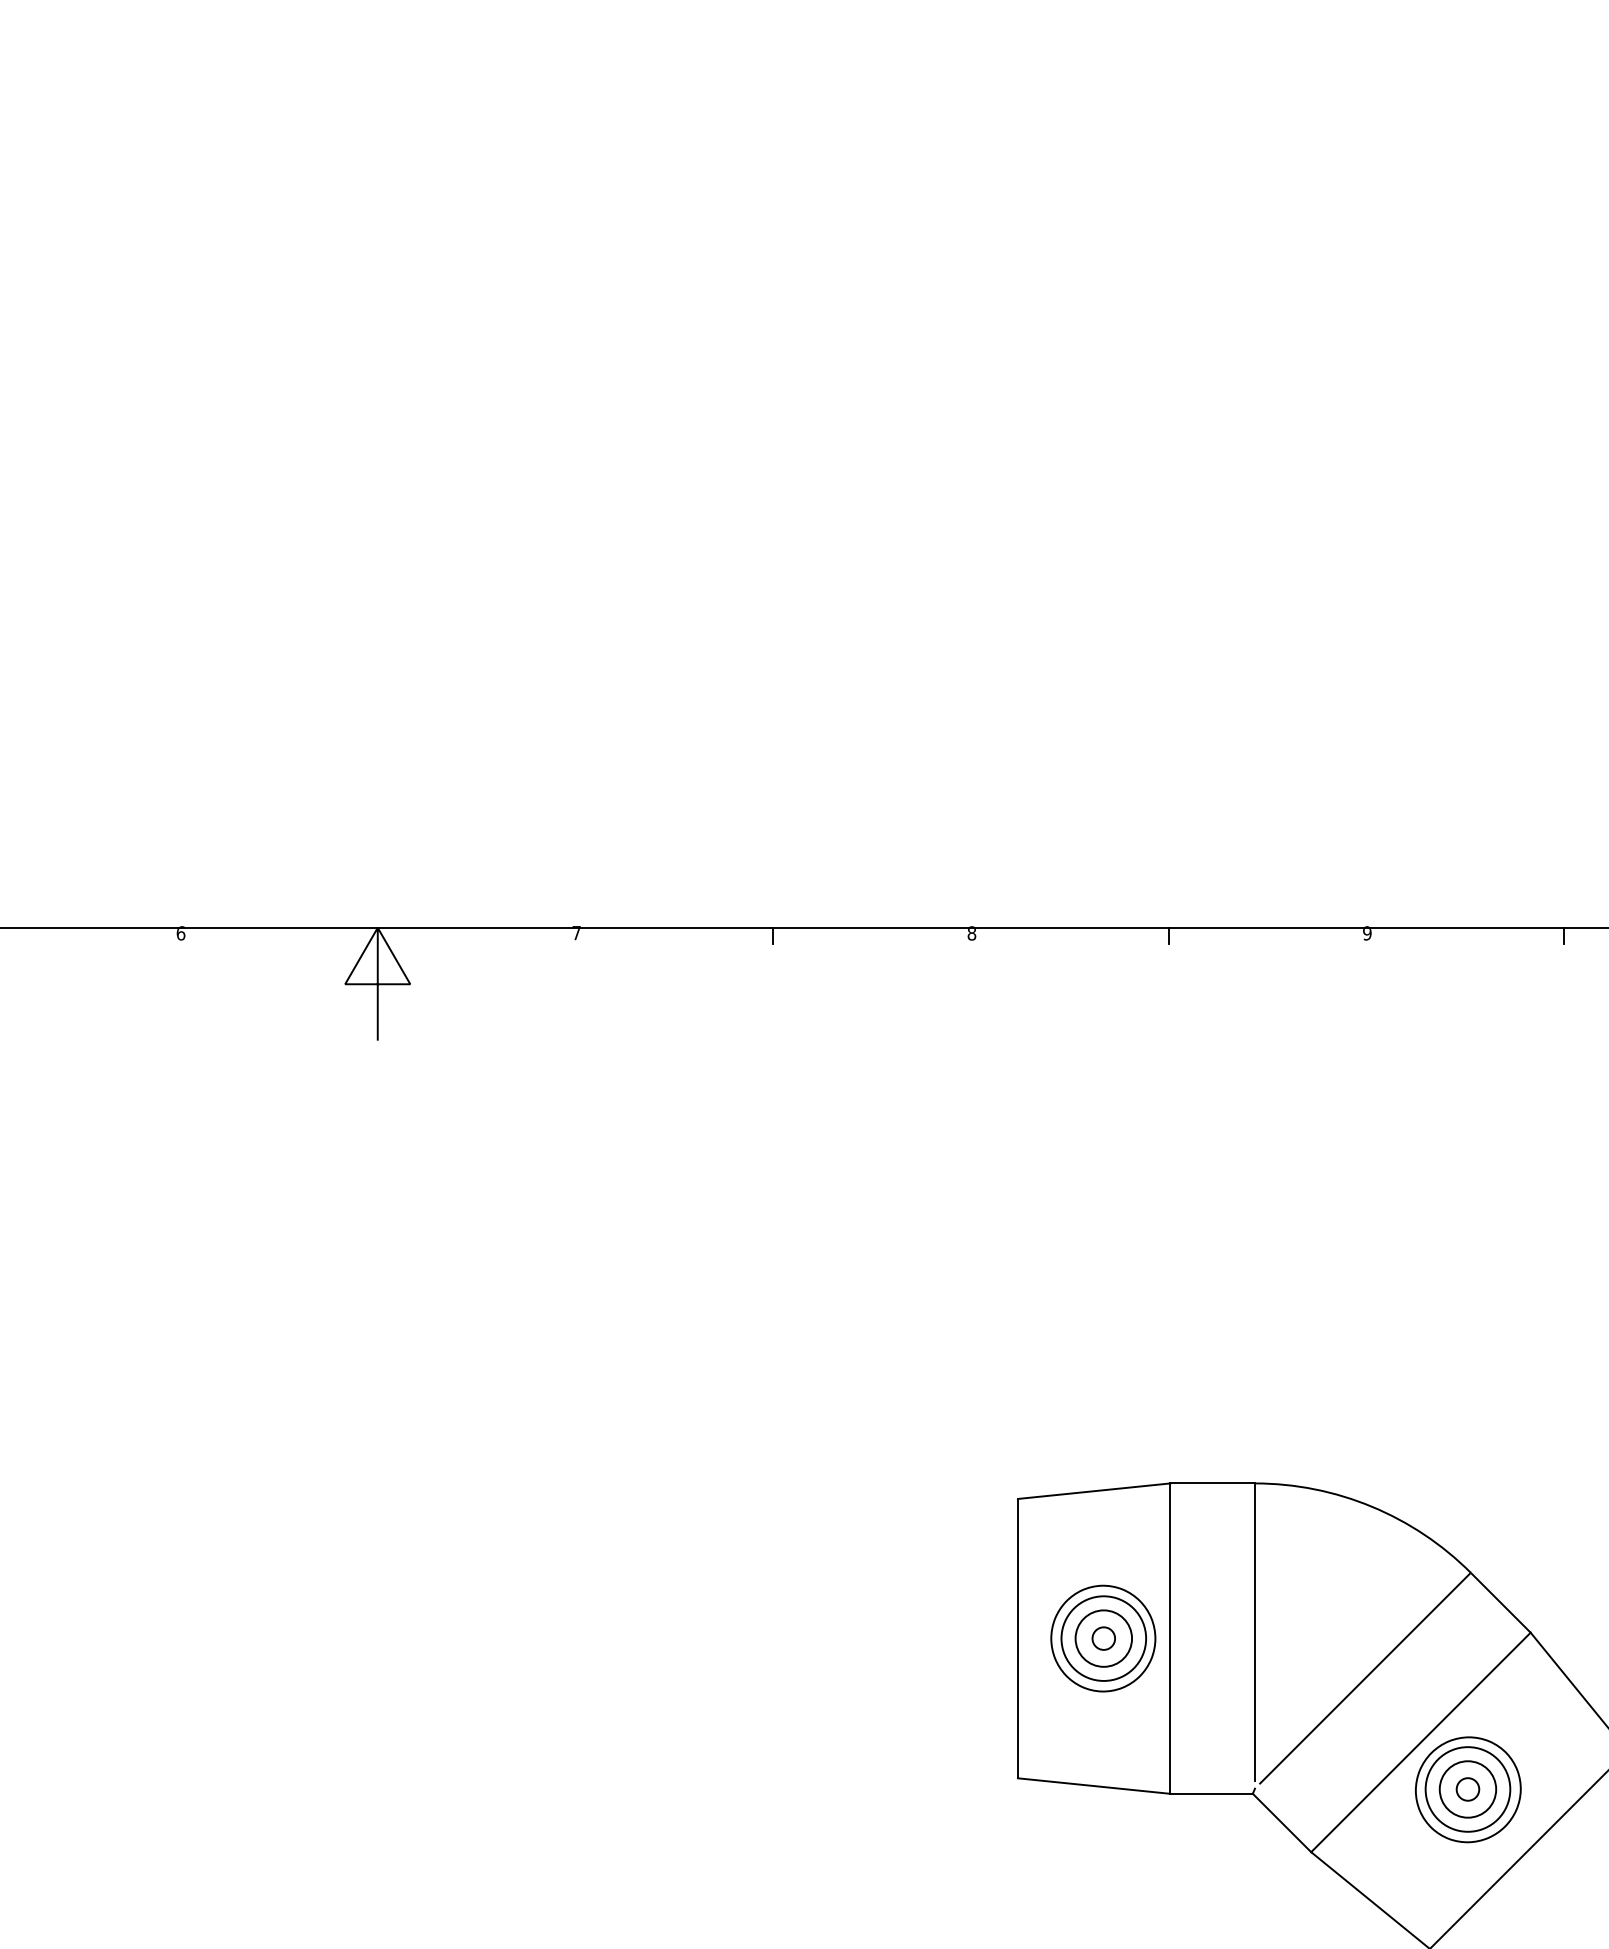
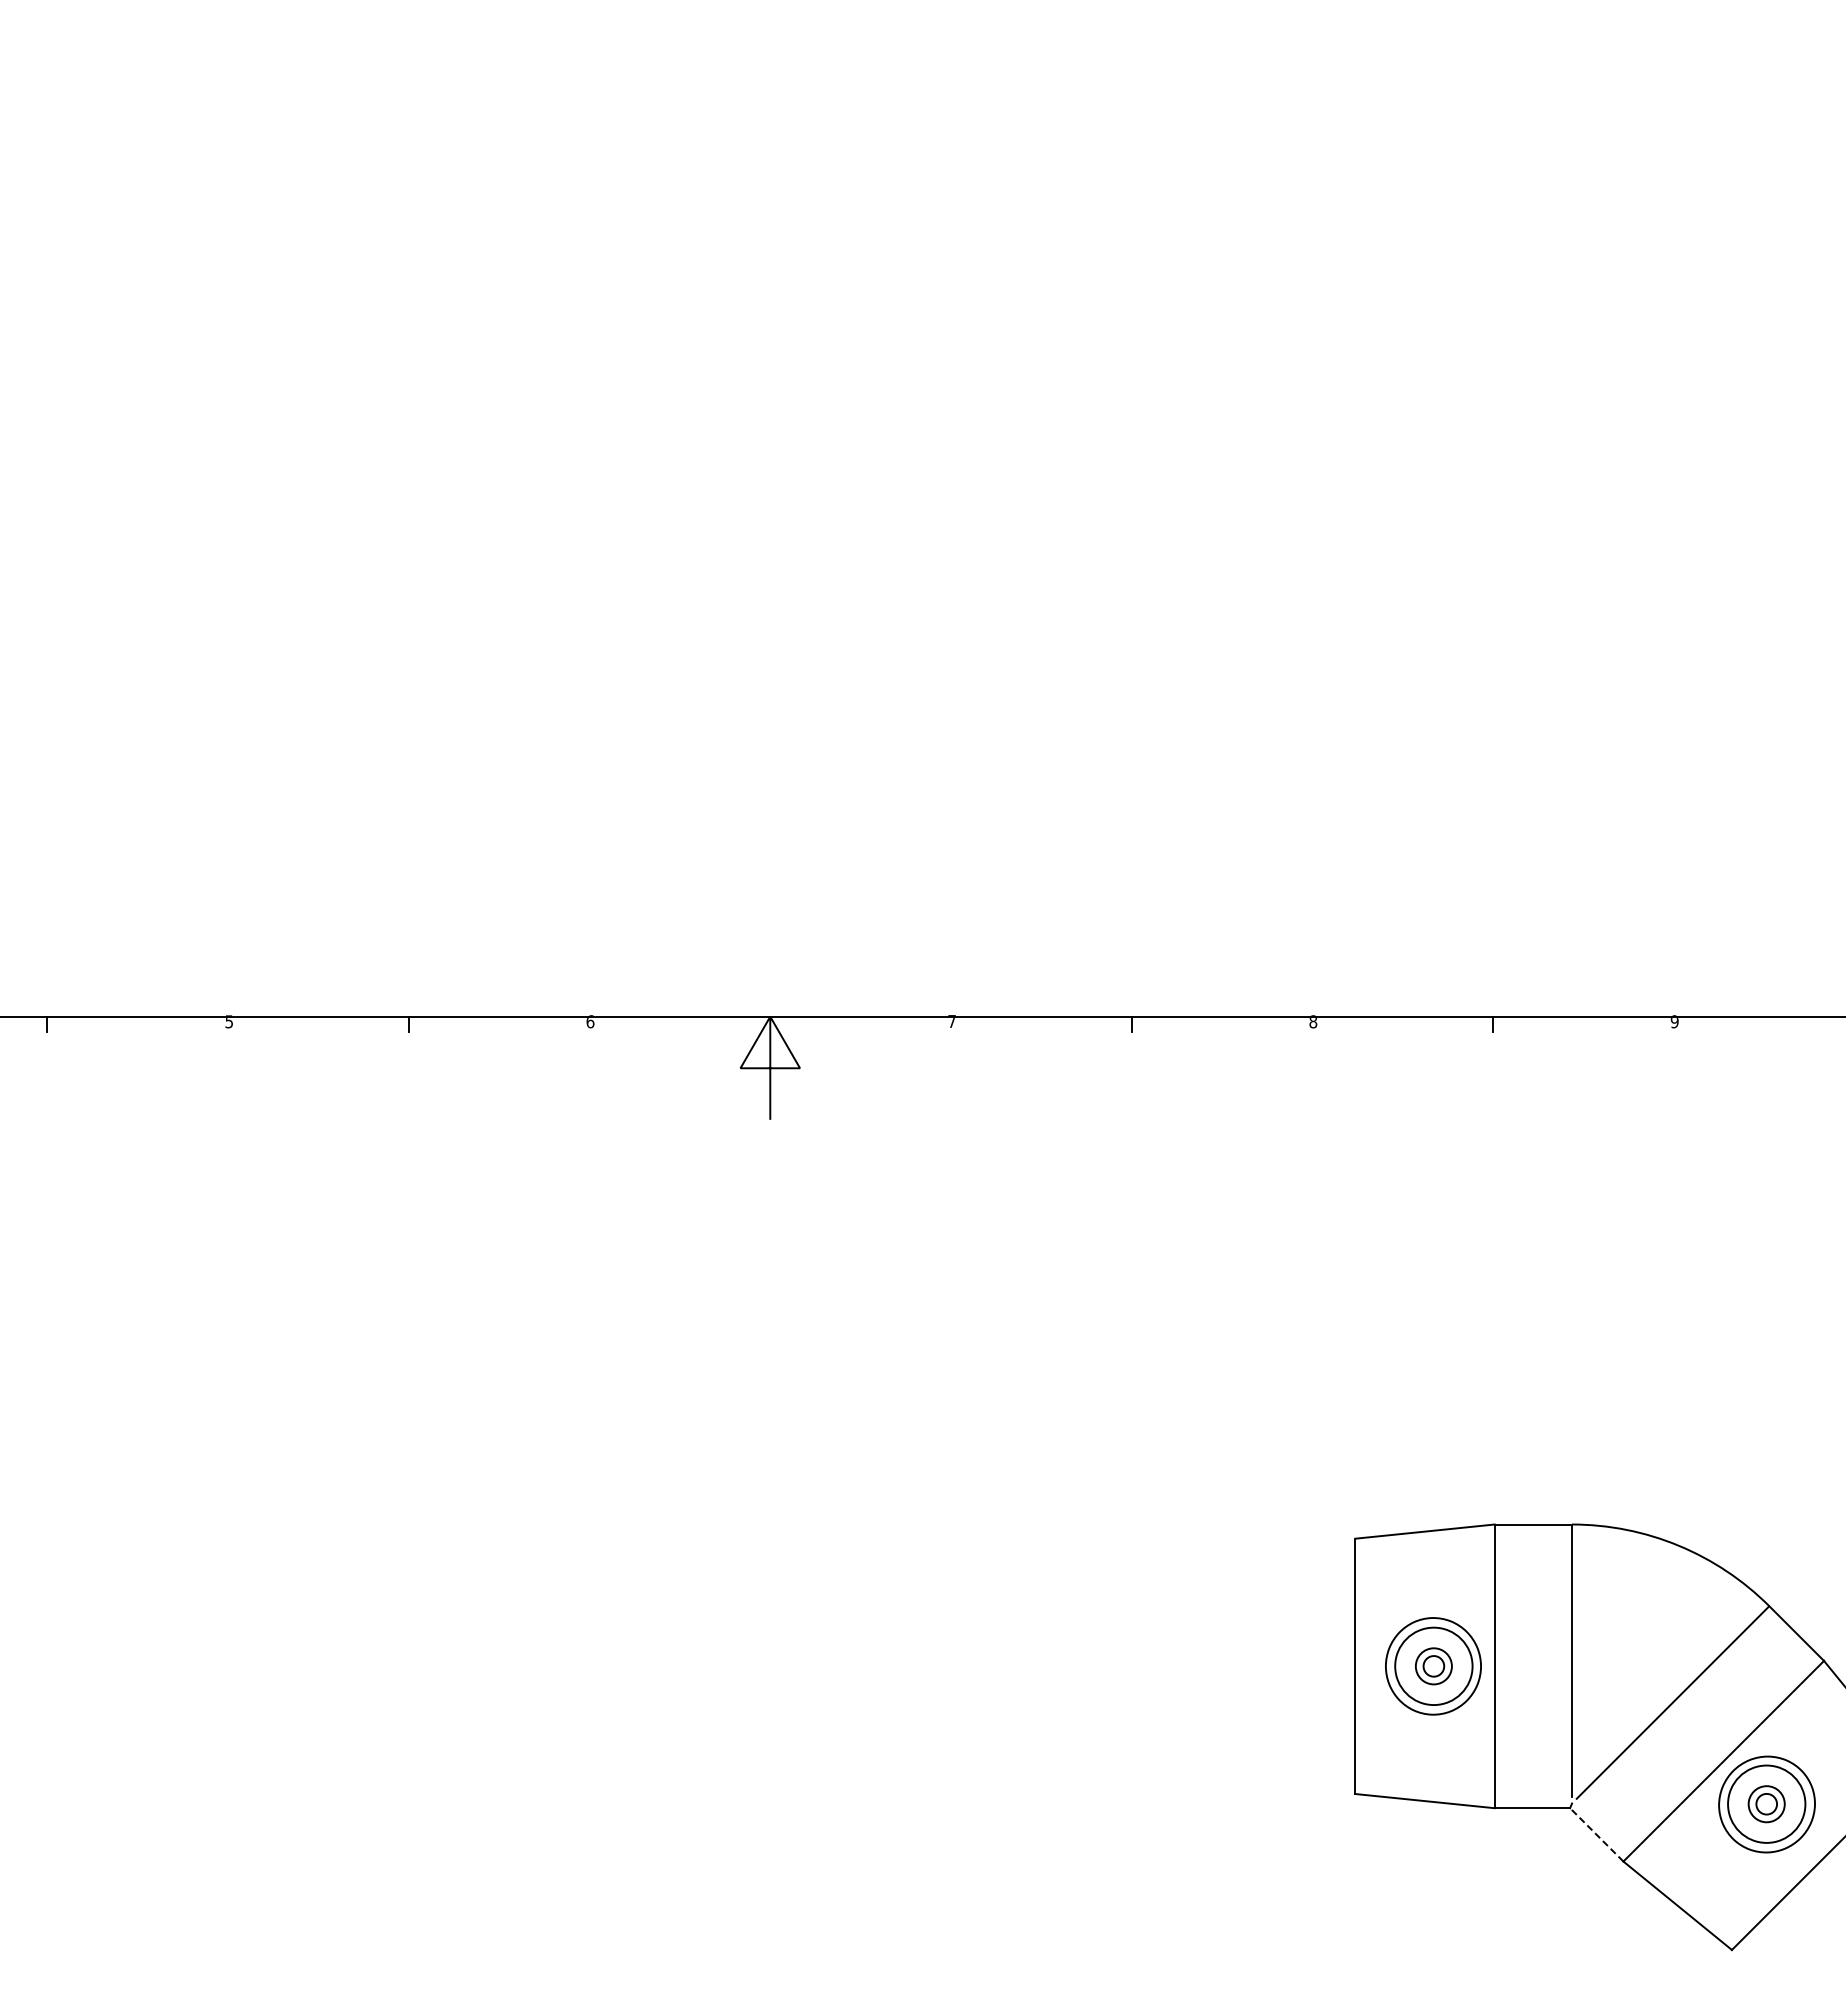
circle: (1103, 1638) -> (1433, 1666), size x0.7
circle: (1467, 1789) -> (1766, 1804), size x0.7
line: (1281, 1822) -> (1596, 1834), solid -> dashed

